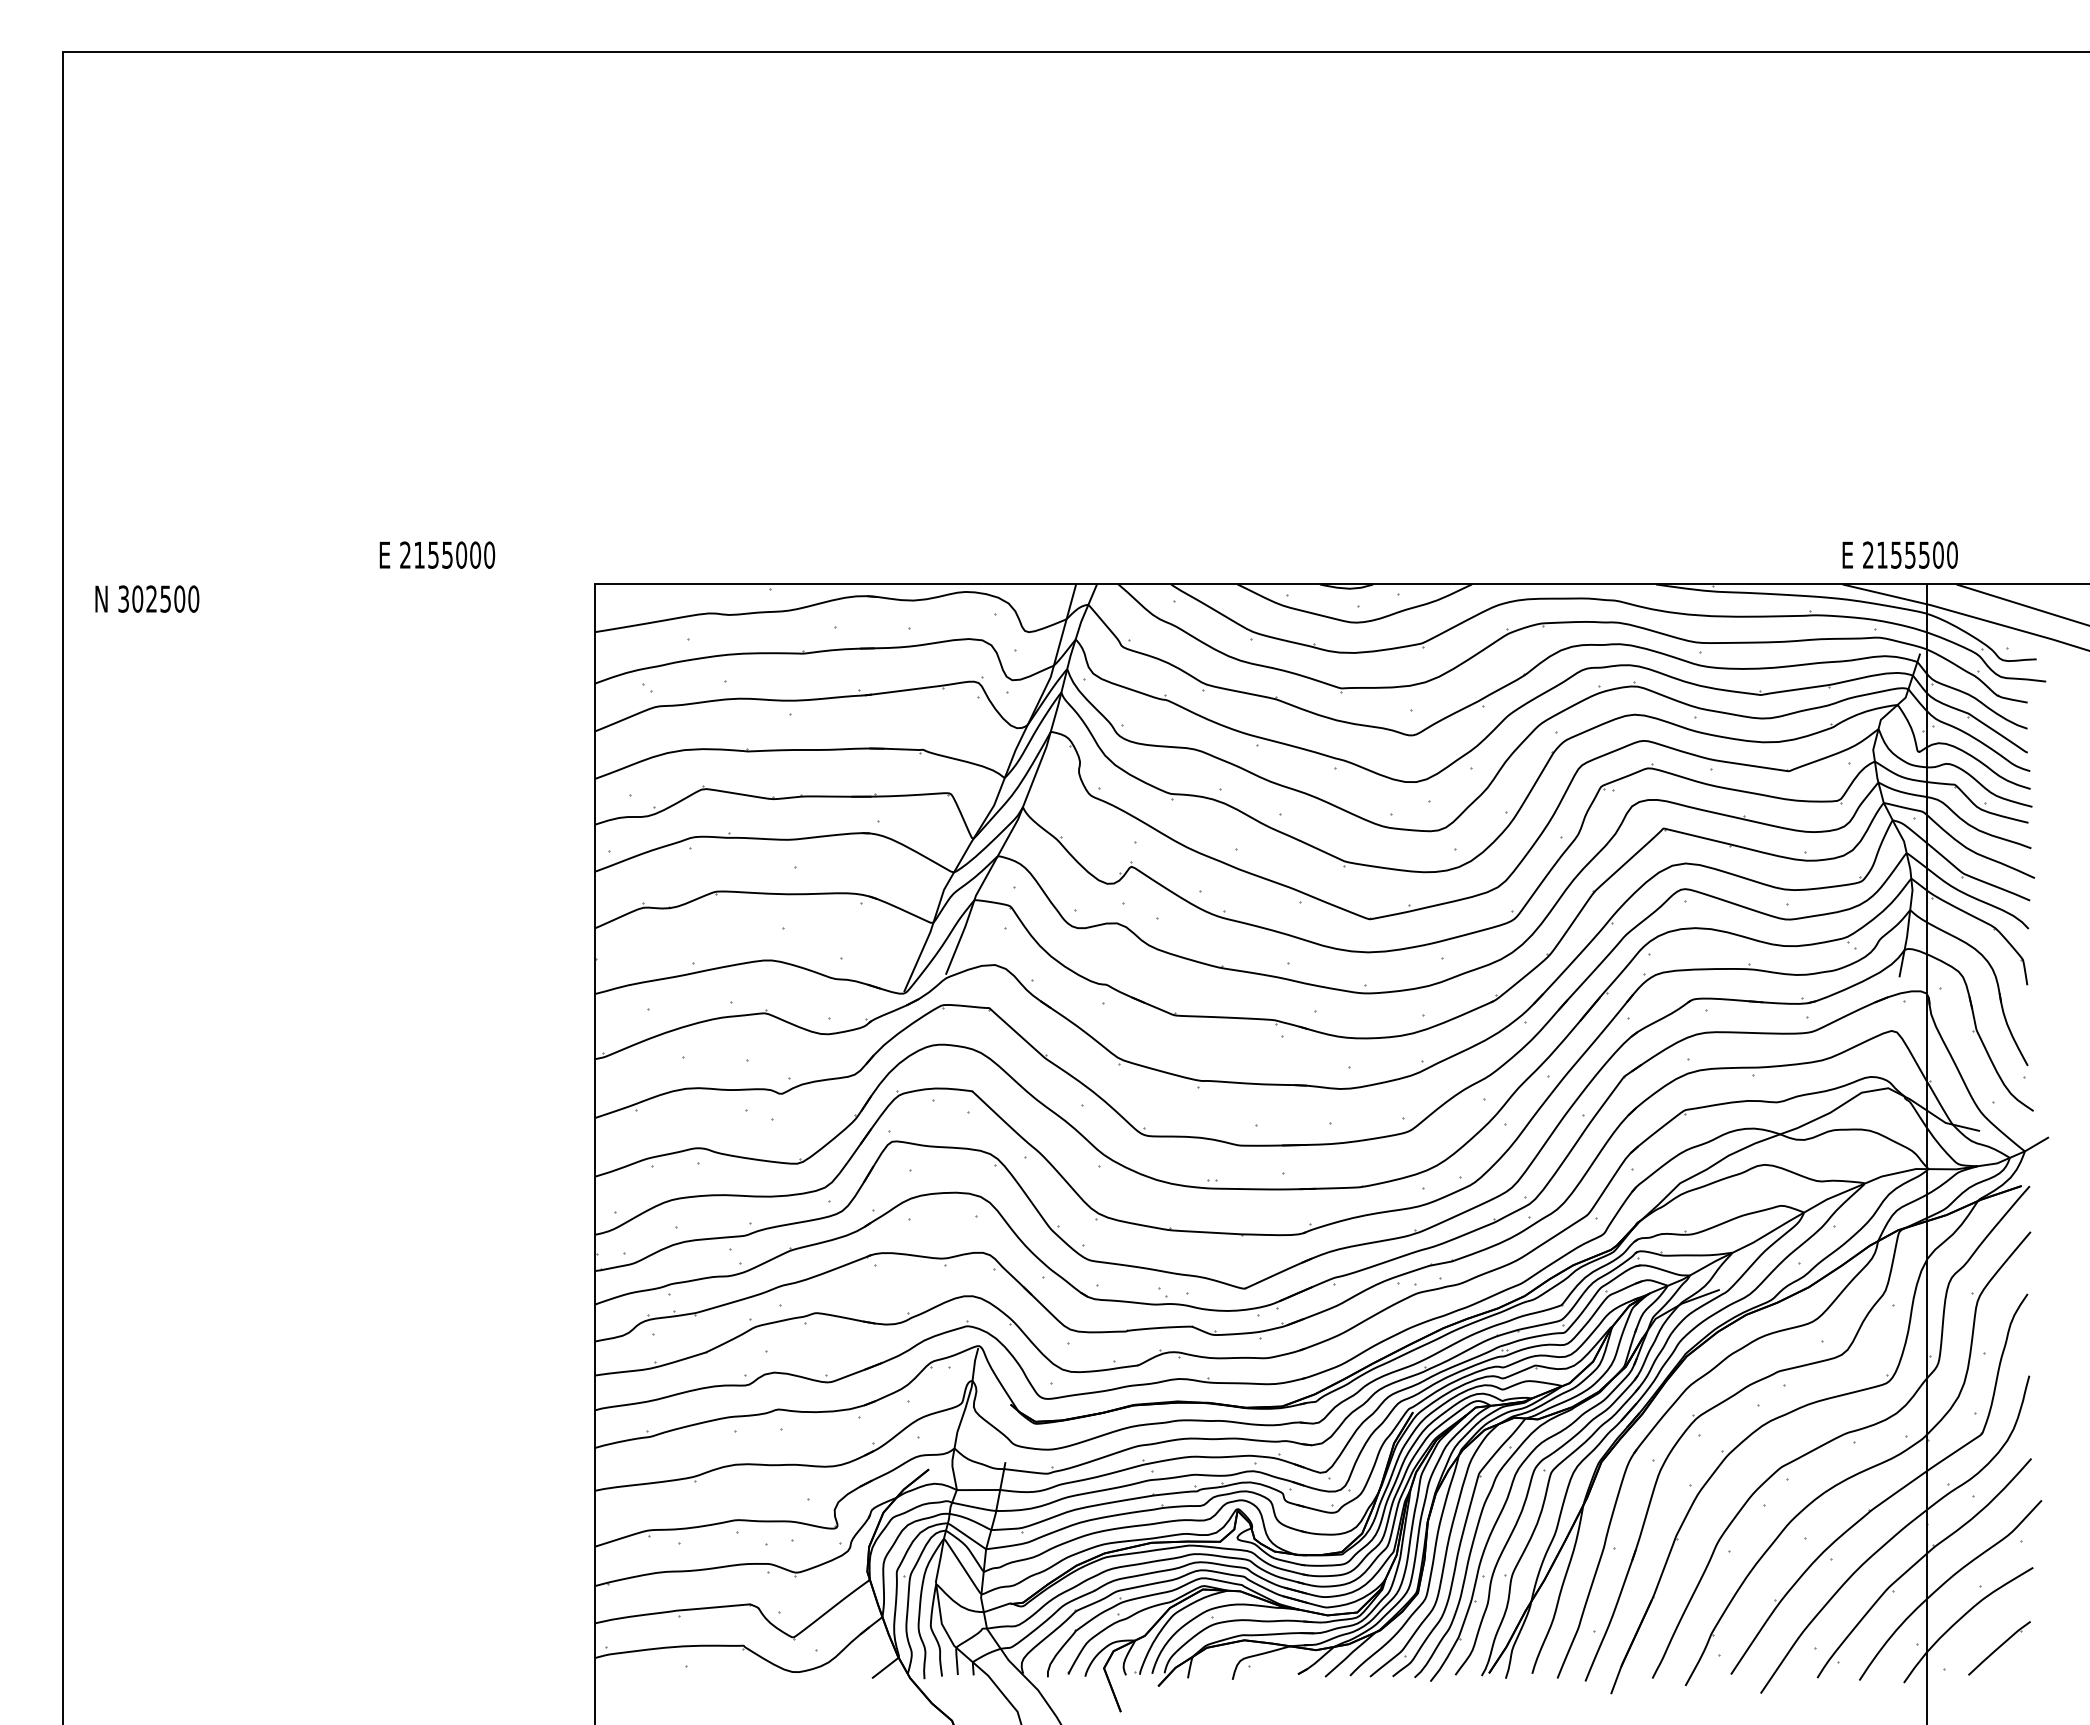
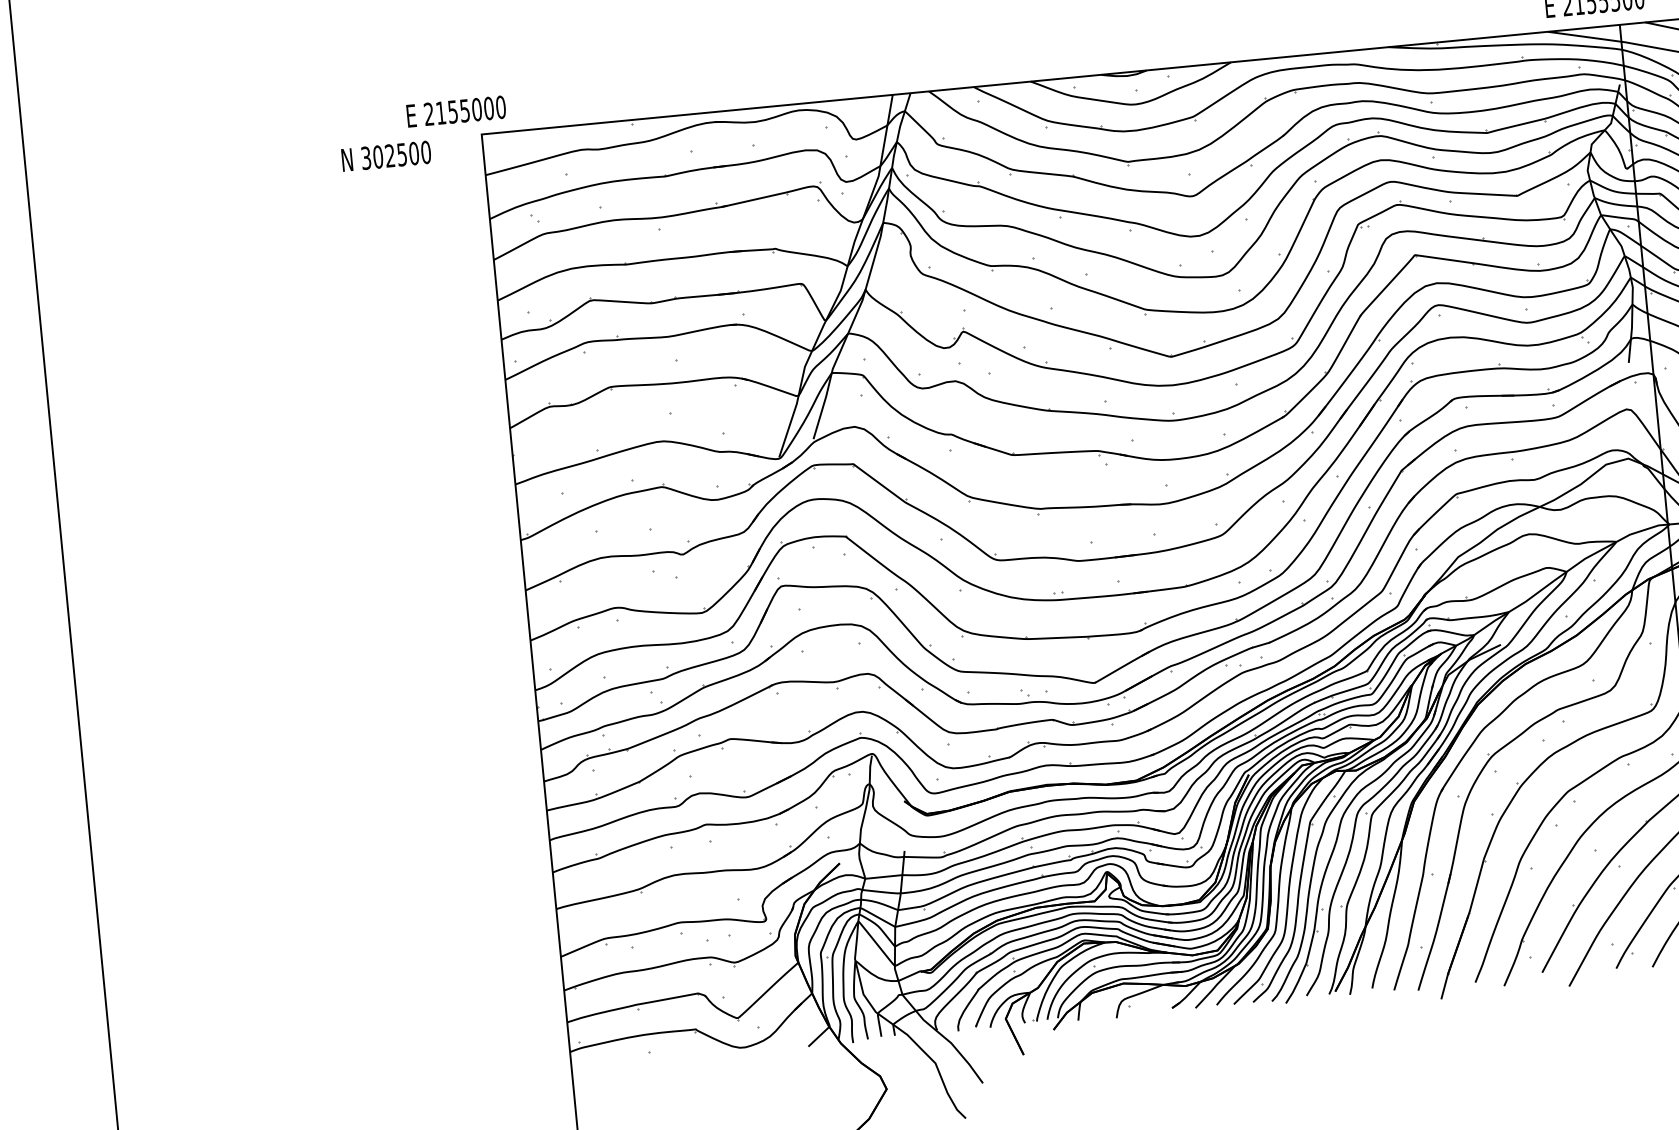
text: (437, 554) -> (456, 111), moved
text: (147, 598) -> (386, 155), moved

